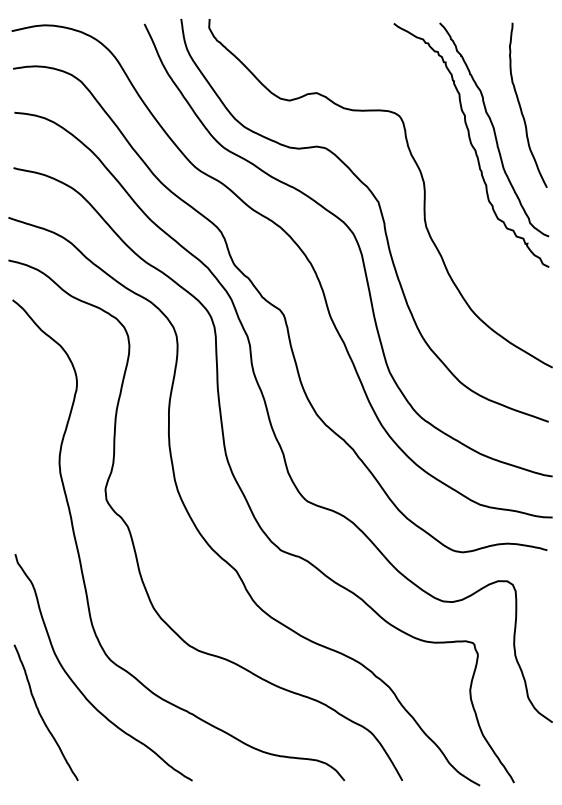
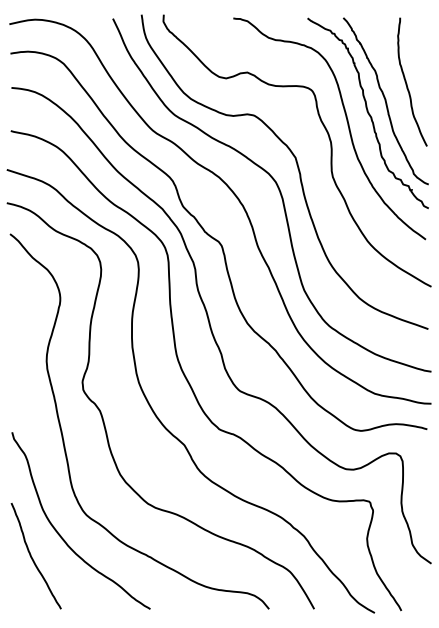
curve: (444, 157) -> (347, 122), added

